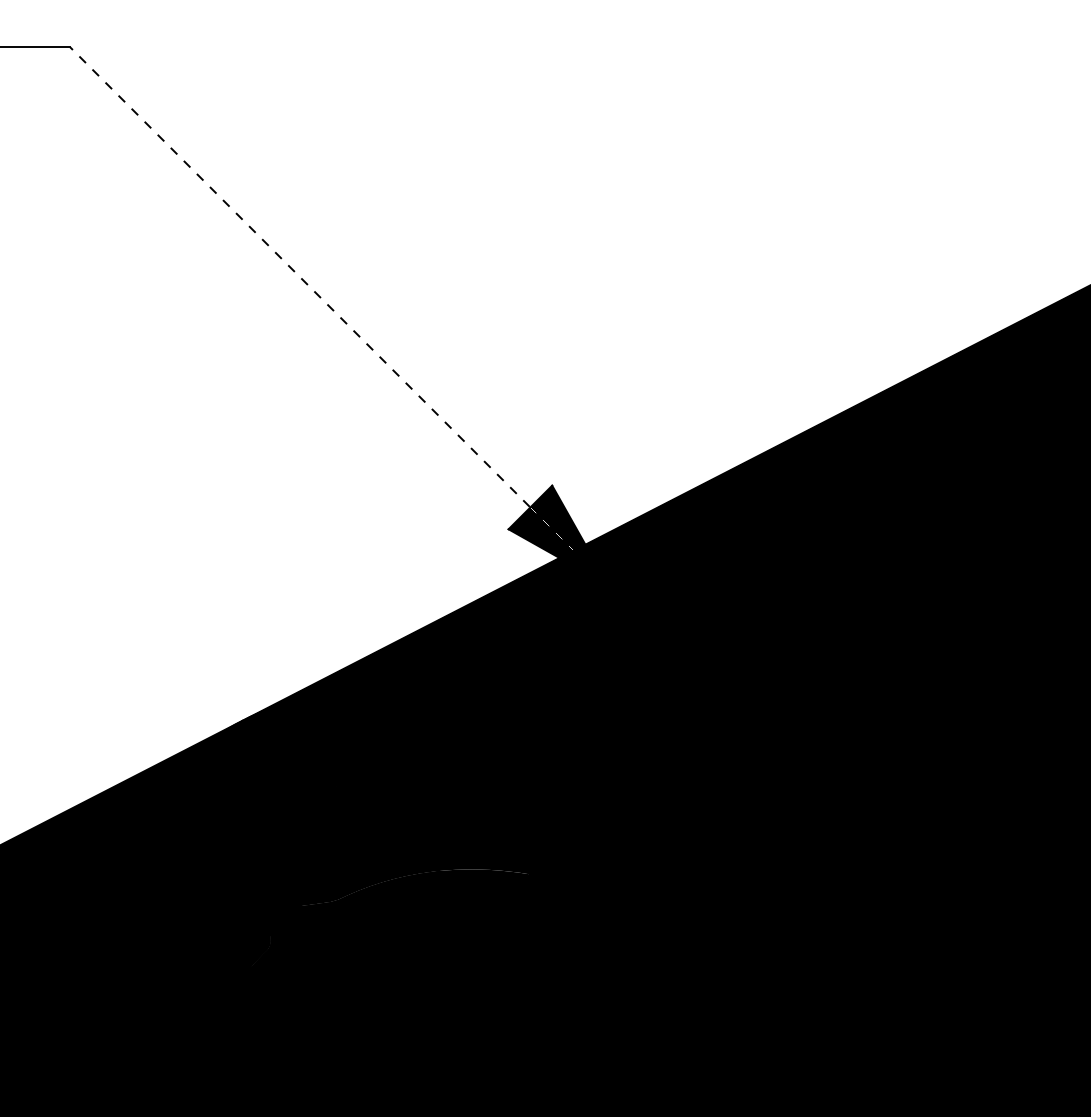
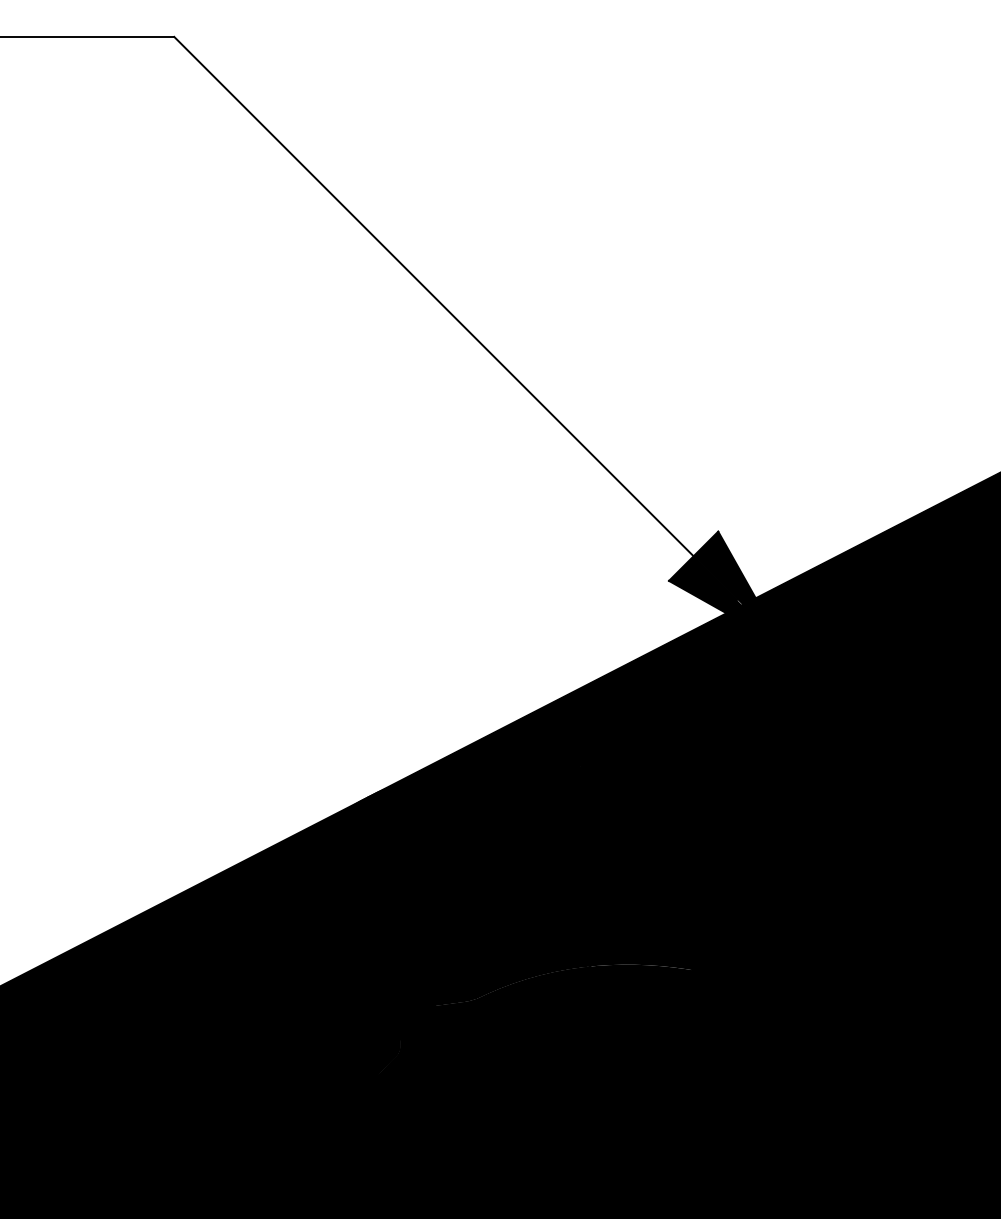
line: (319, 296) -> (455, 318), dashed -> solid

